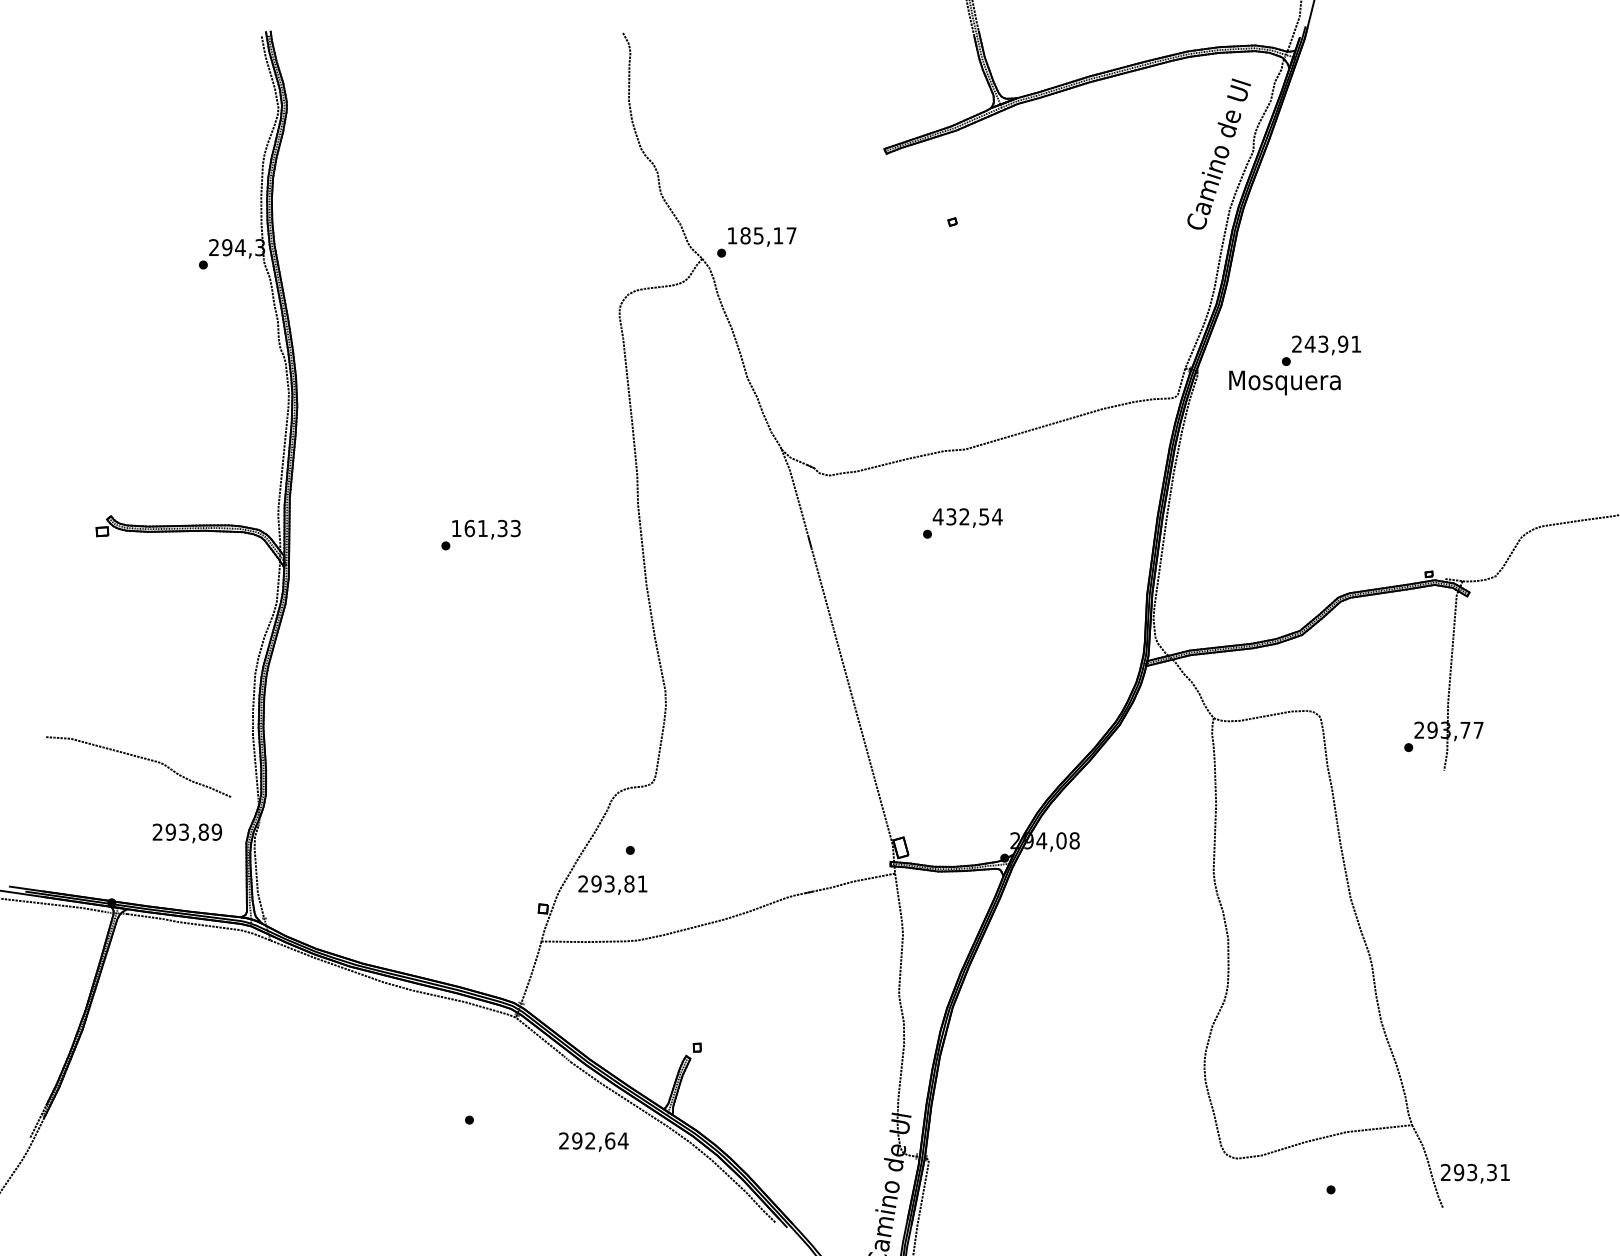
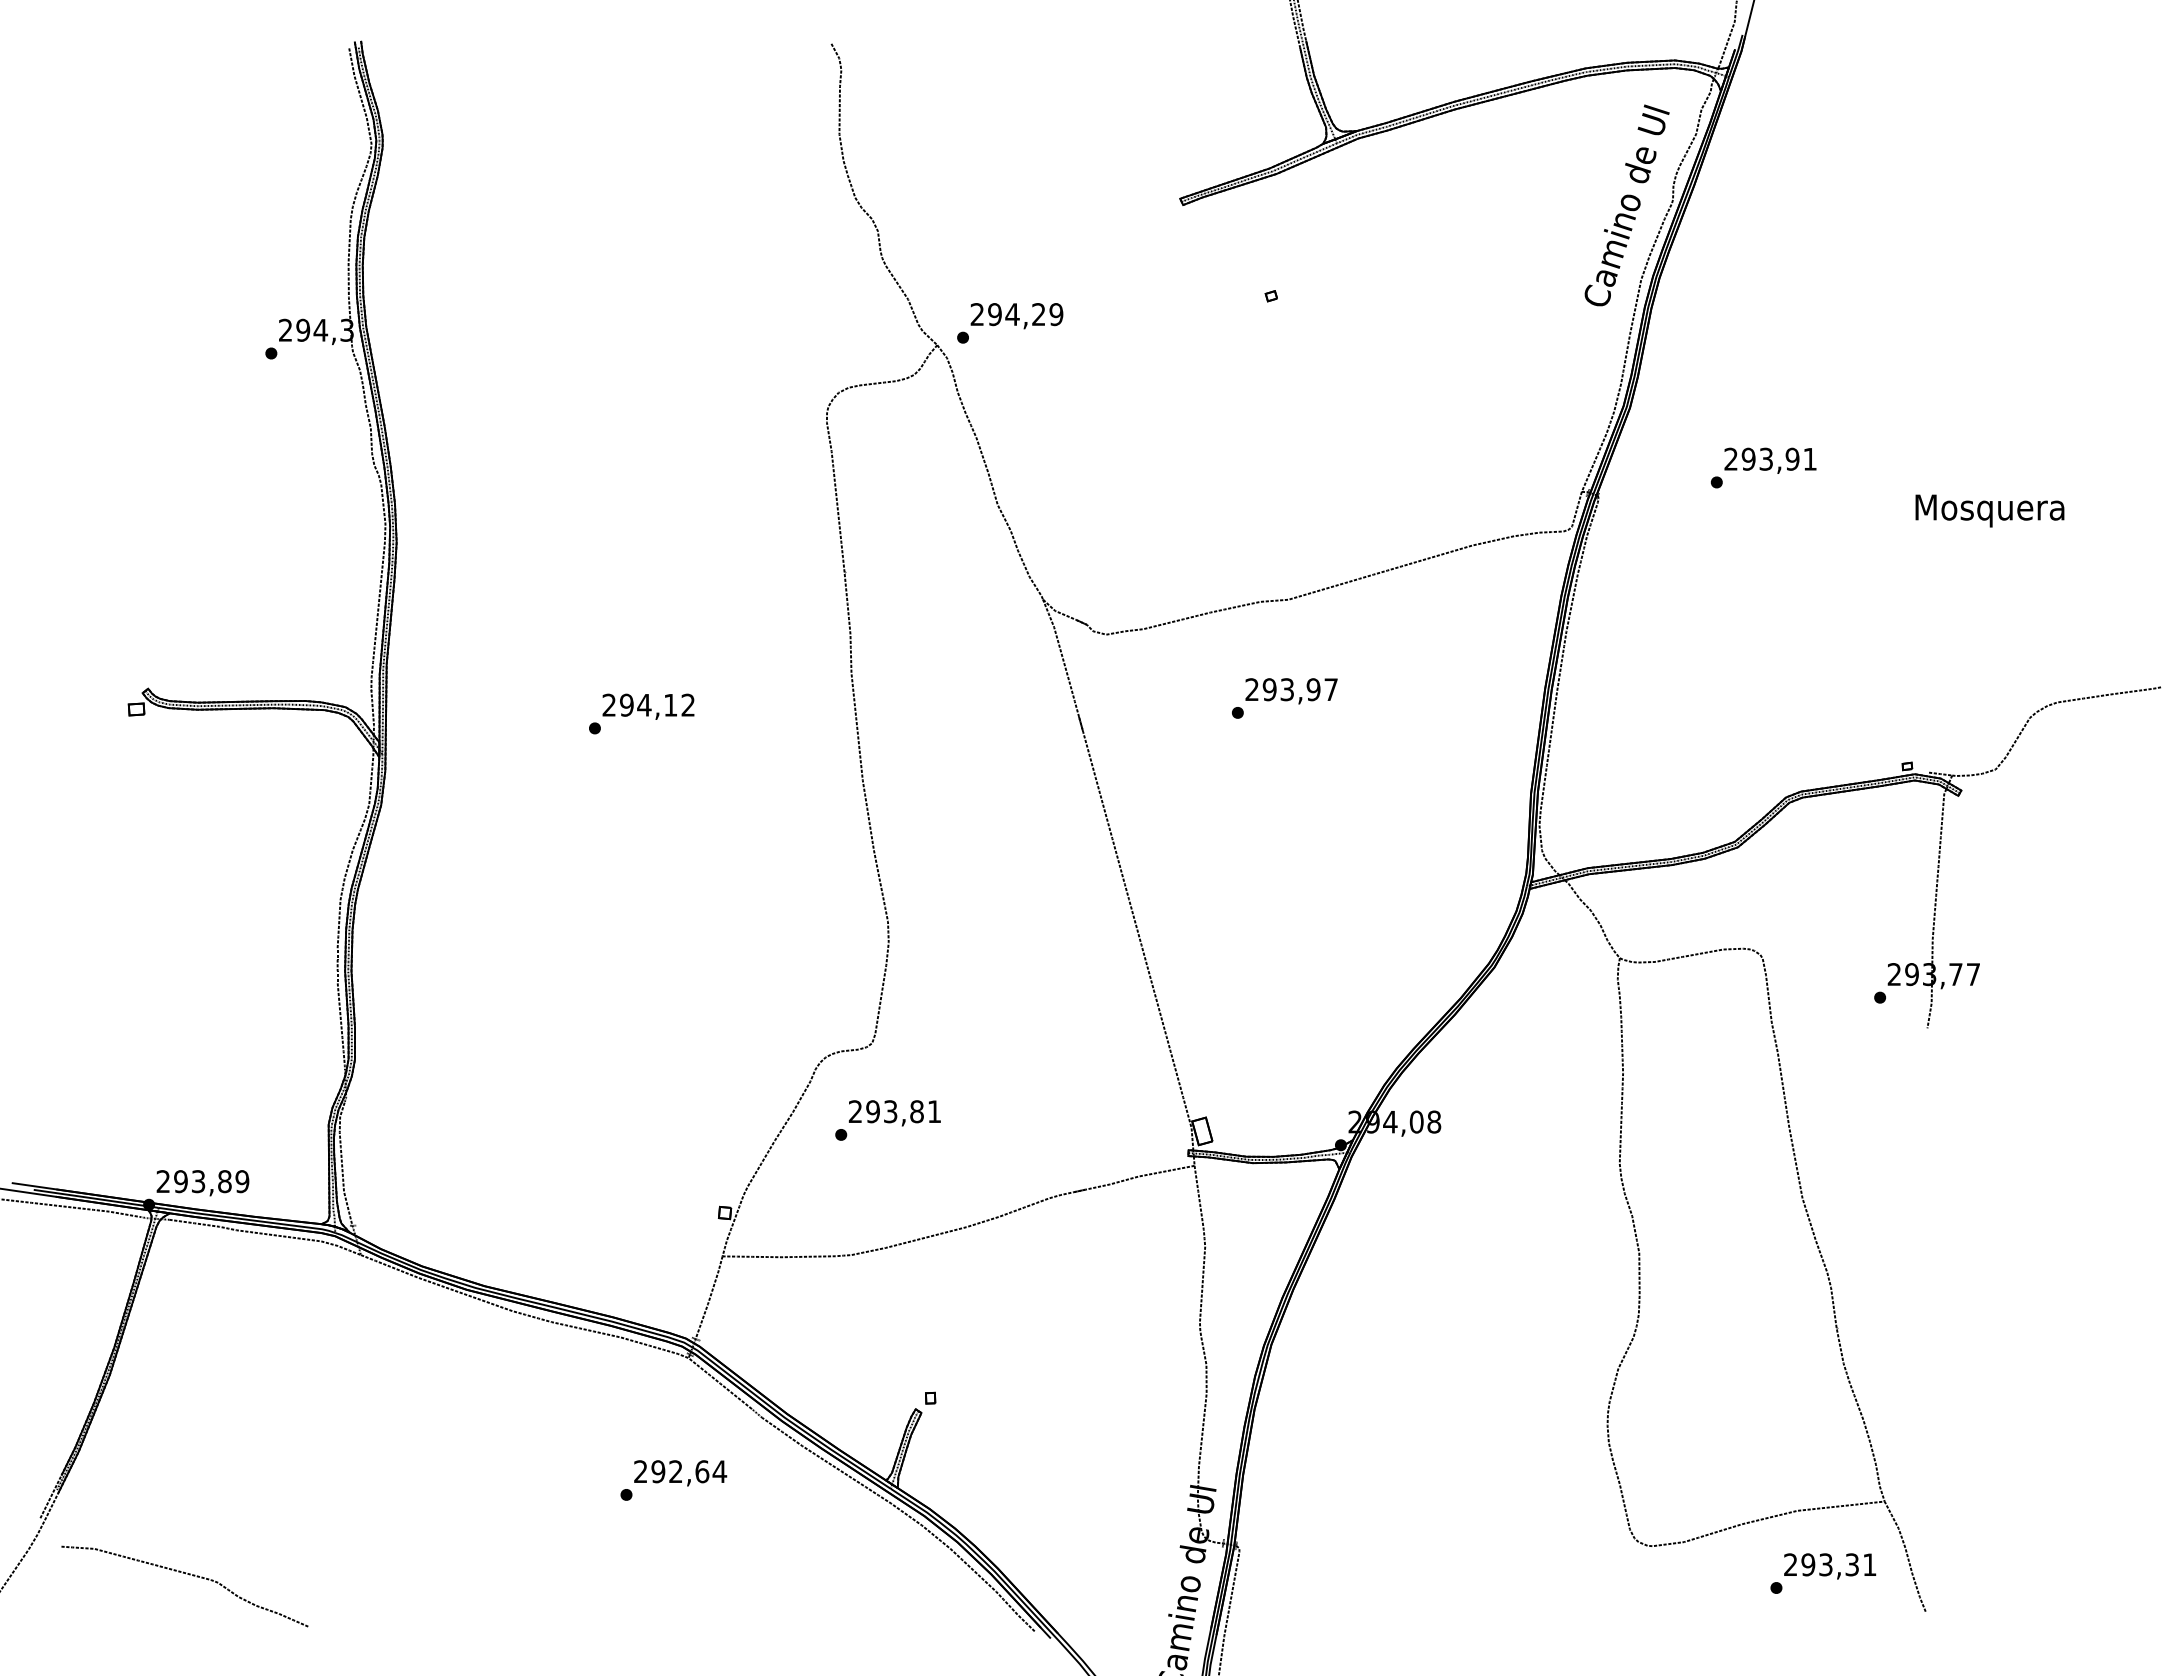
text: (761, 235) -> (1016, 314), 185,17 -> 294,29
text: (1310, 343) -> (1748, 458), 243,91 -> 293,91
text: (1284, 382) -> (1989, 510), moved
text: (967, 516) -> (1291, 689), 432,54 -> 293,97
text: (485, 527) -> (648, 704), 161,33 -> 294,12
curve: (139, 757) -> (185, 1574), moved
text: (187, 833) -> (202, 1183), moved
text: (612, 885) -> (894, 1113), moved
text: (593, 1142) -> (680, 1473), moved
text: (1475, 1173) -> (1830, 1566), moved

